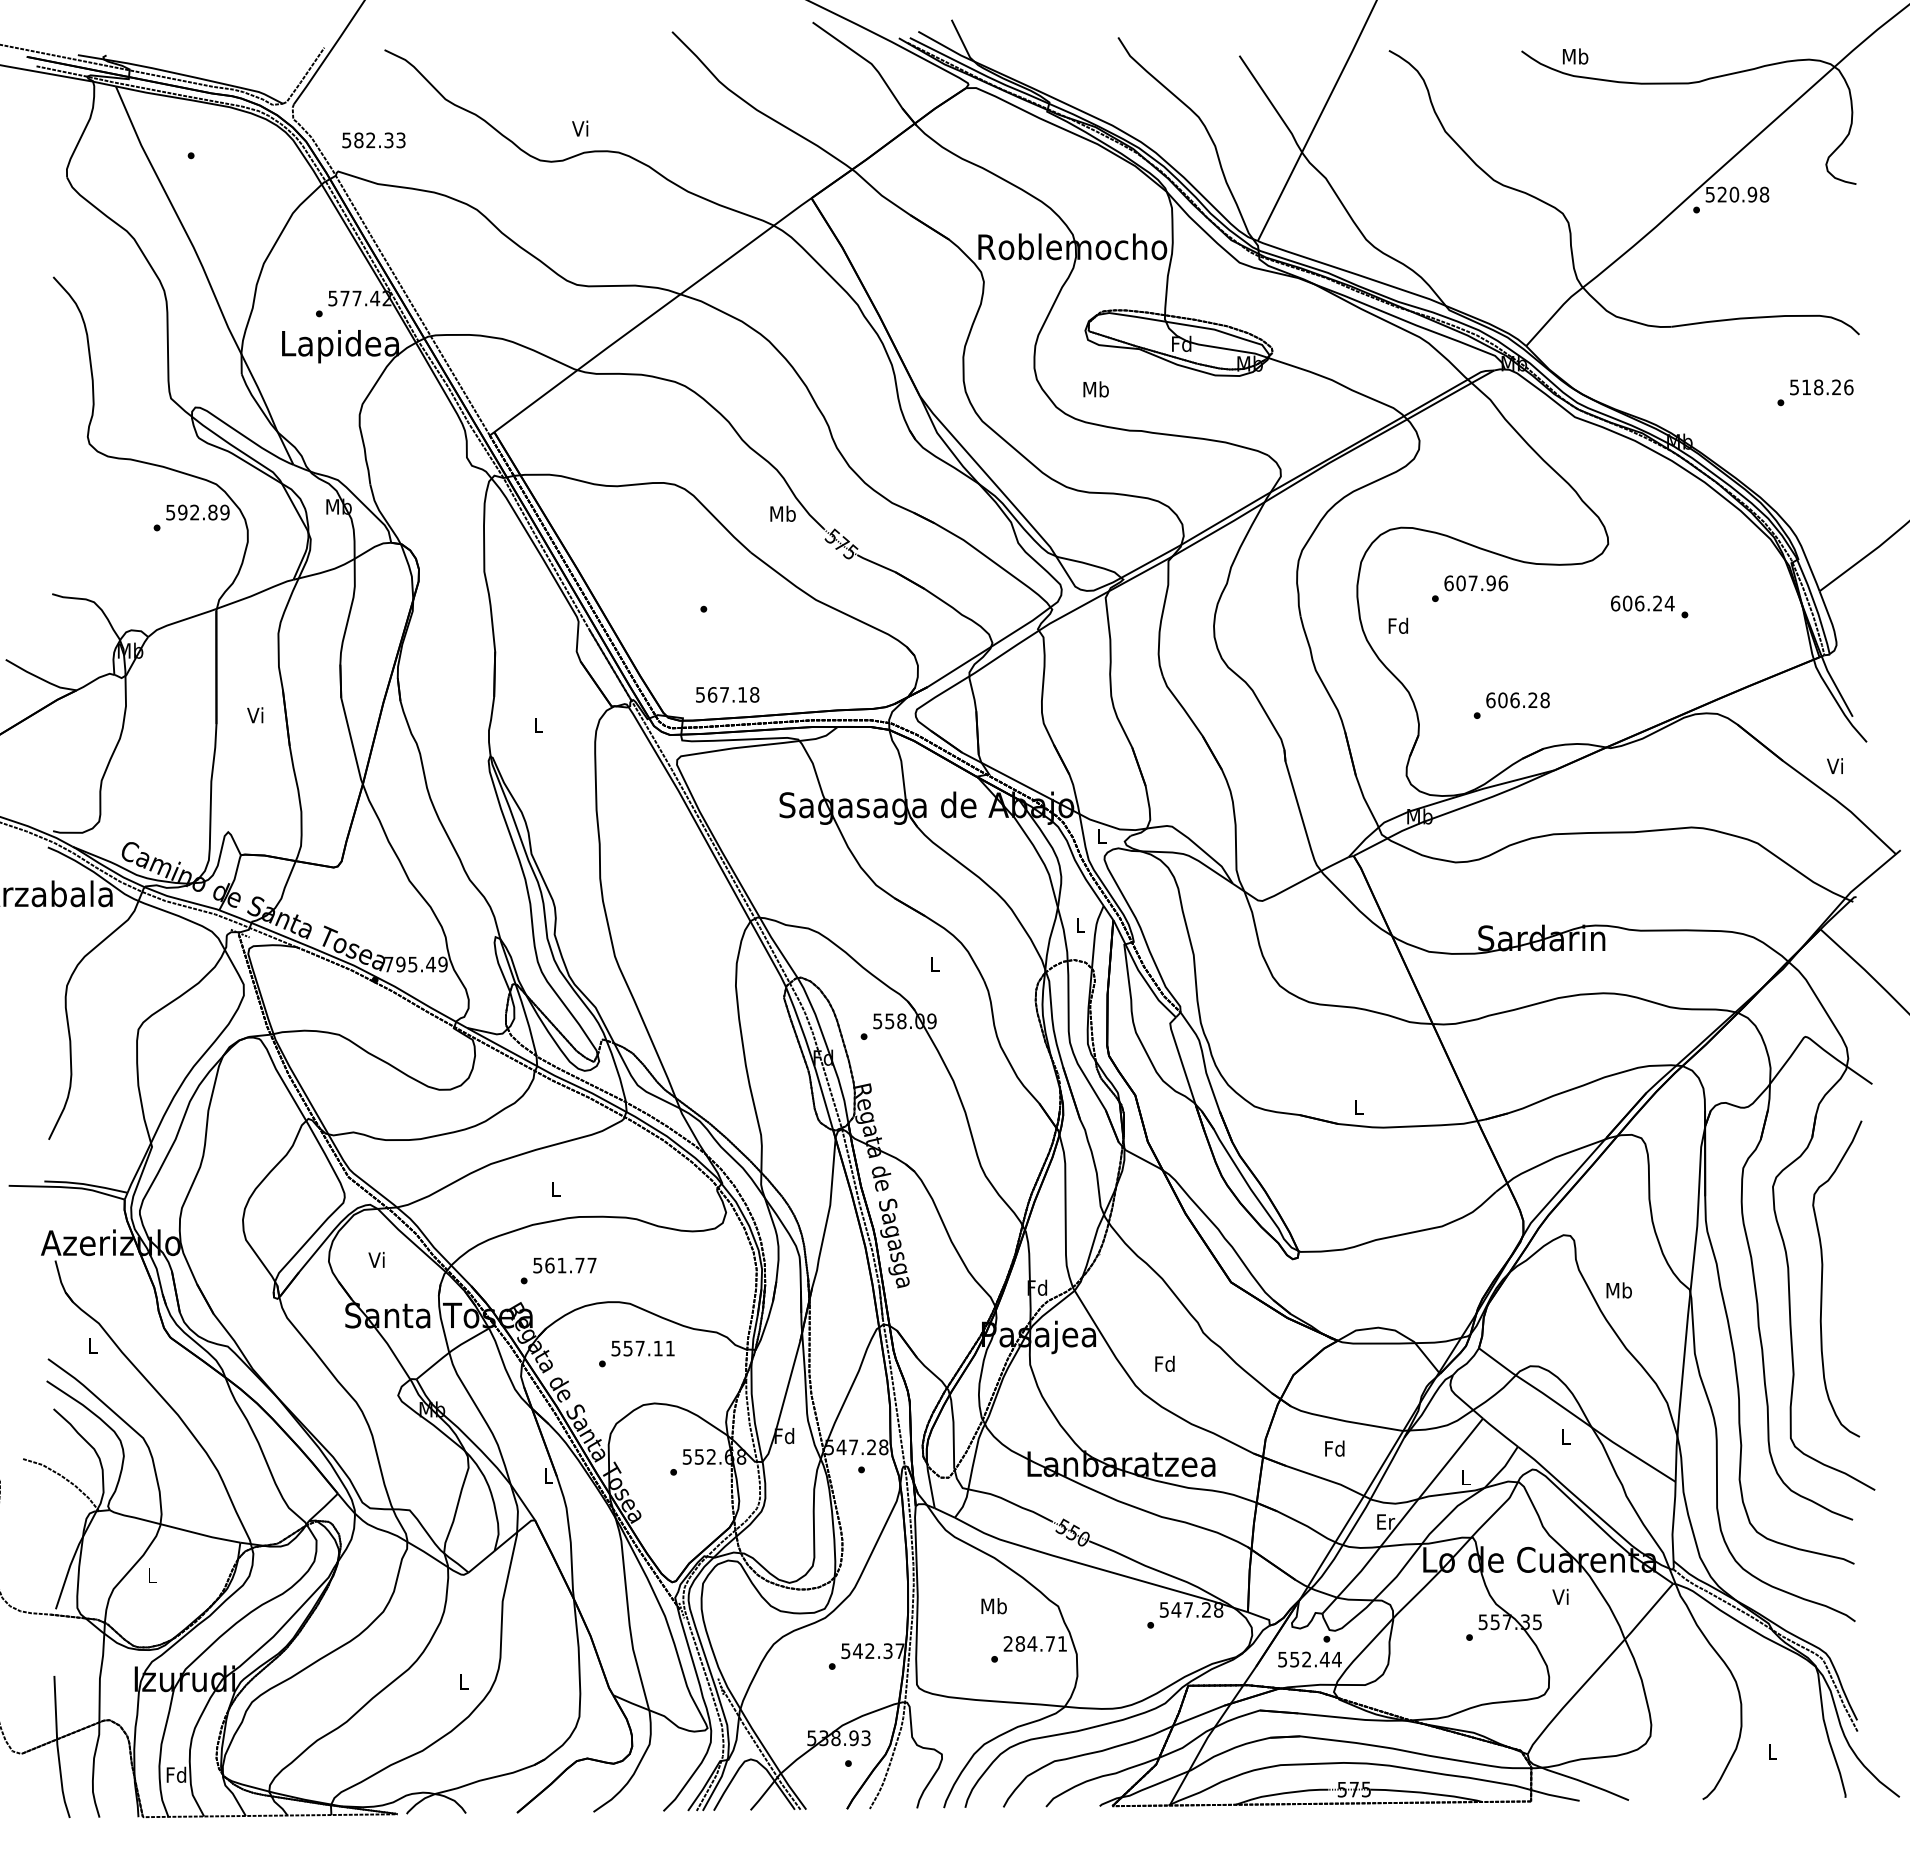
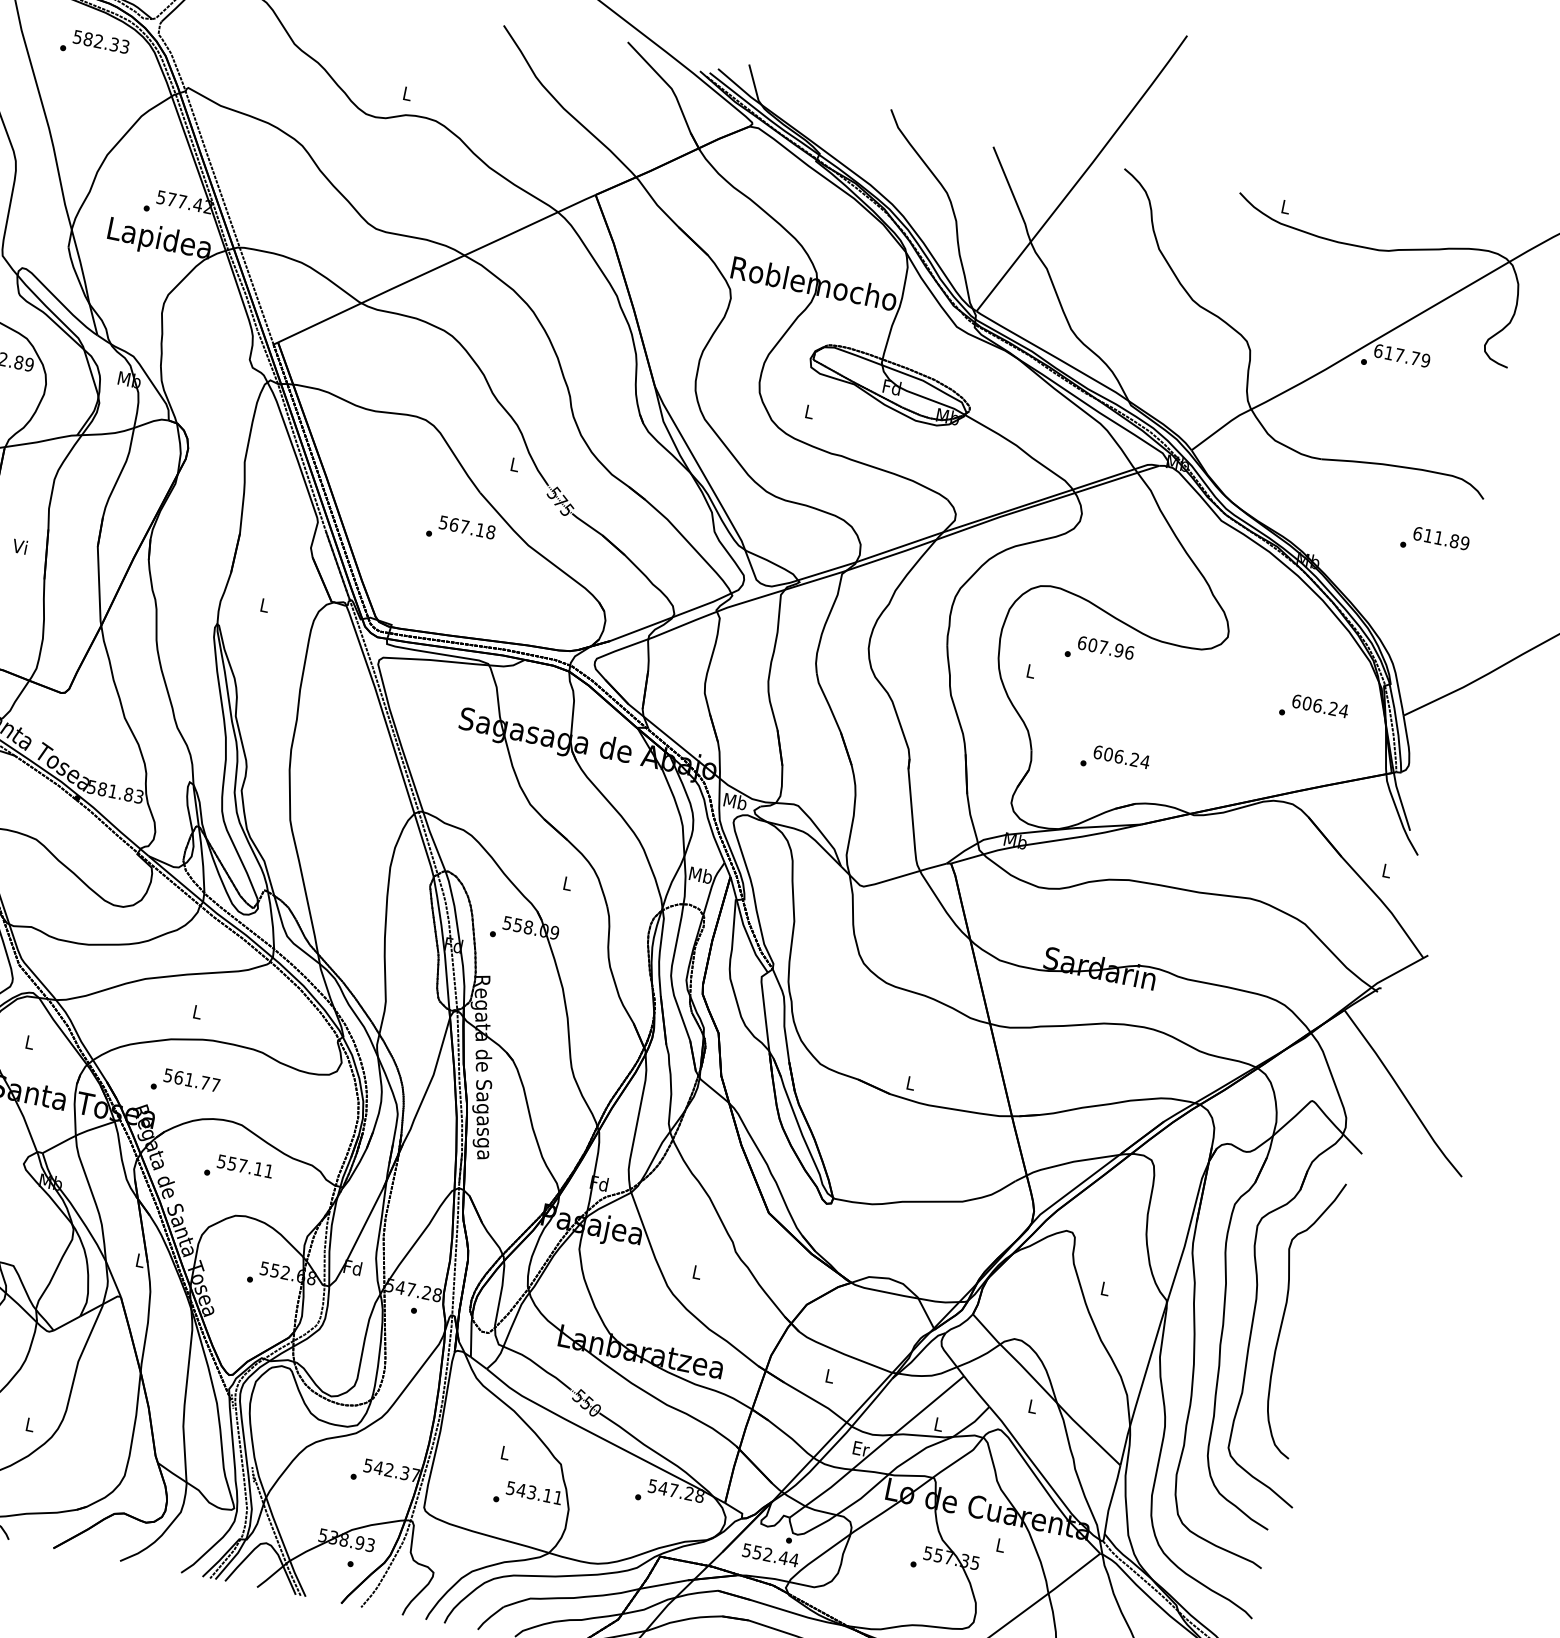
text: (1575, 56) -> (1285, 206), Mb -> L
text: (580, 128) -> (406, 93), Vi -> L
text: (373, 140) -> (100, 42), moved
text: (1737, 194) -> (1402, 355), 520.98 -> 617.79
text: (1821, 387) -> (1441, 538), 518.26 -> 611.89
text: (1095, 389) -> (808, 411), Mb -> L
text: (782, 513) -> (514, 464), Mb -> L
text: (1642, 603) -> (1320, 706), moved
text: (1398, 625) -> (1030, 670), Fd -> L
text: (727, 694) -> (467, 527), moved
text: (1545, 700) -> (1145, 762), 606.28 -> 606.24
text: (1834, 765) -> (1385, 869), Vi -> L
text: (1101, 835) -> (735, 801), L -> Mb
text: (1080, 924) -> (701, 874), L -> Mb
text: (415, 964) -> (115, 791), 795.49 -> 581.83
text: (376, 1259) -> (29, 1041), Vi -> L
text: (1618, 1290) -> (1104, 1288), Mb -> L
text: (1164, 1363) -> (696, 1271), Fd -> L
text: (1334, 1448) -> (829, 1375), Fd -> L
text: (1560, 1596) -> (999, 1544), Vi -> L
text: (993, 1606) -> (504, 1453), Mb -> L
text: (1028, 1643) -> (528, 1491), 284.71 -> 543.11

